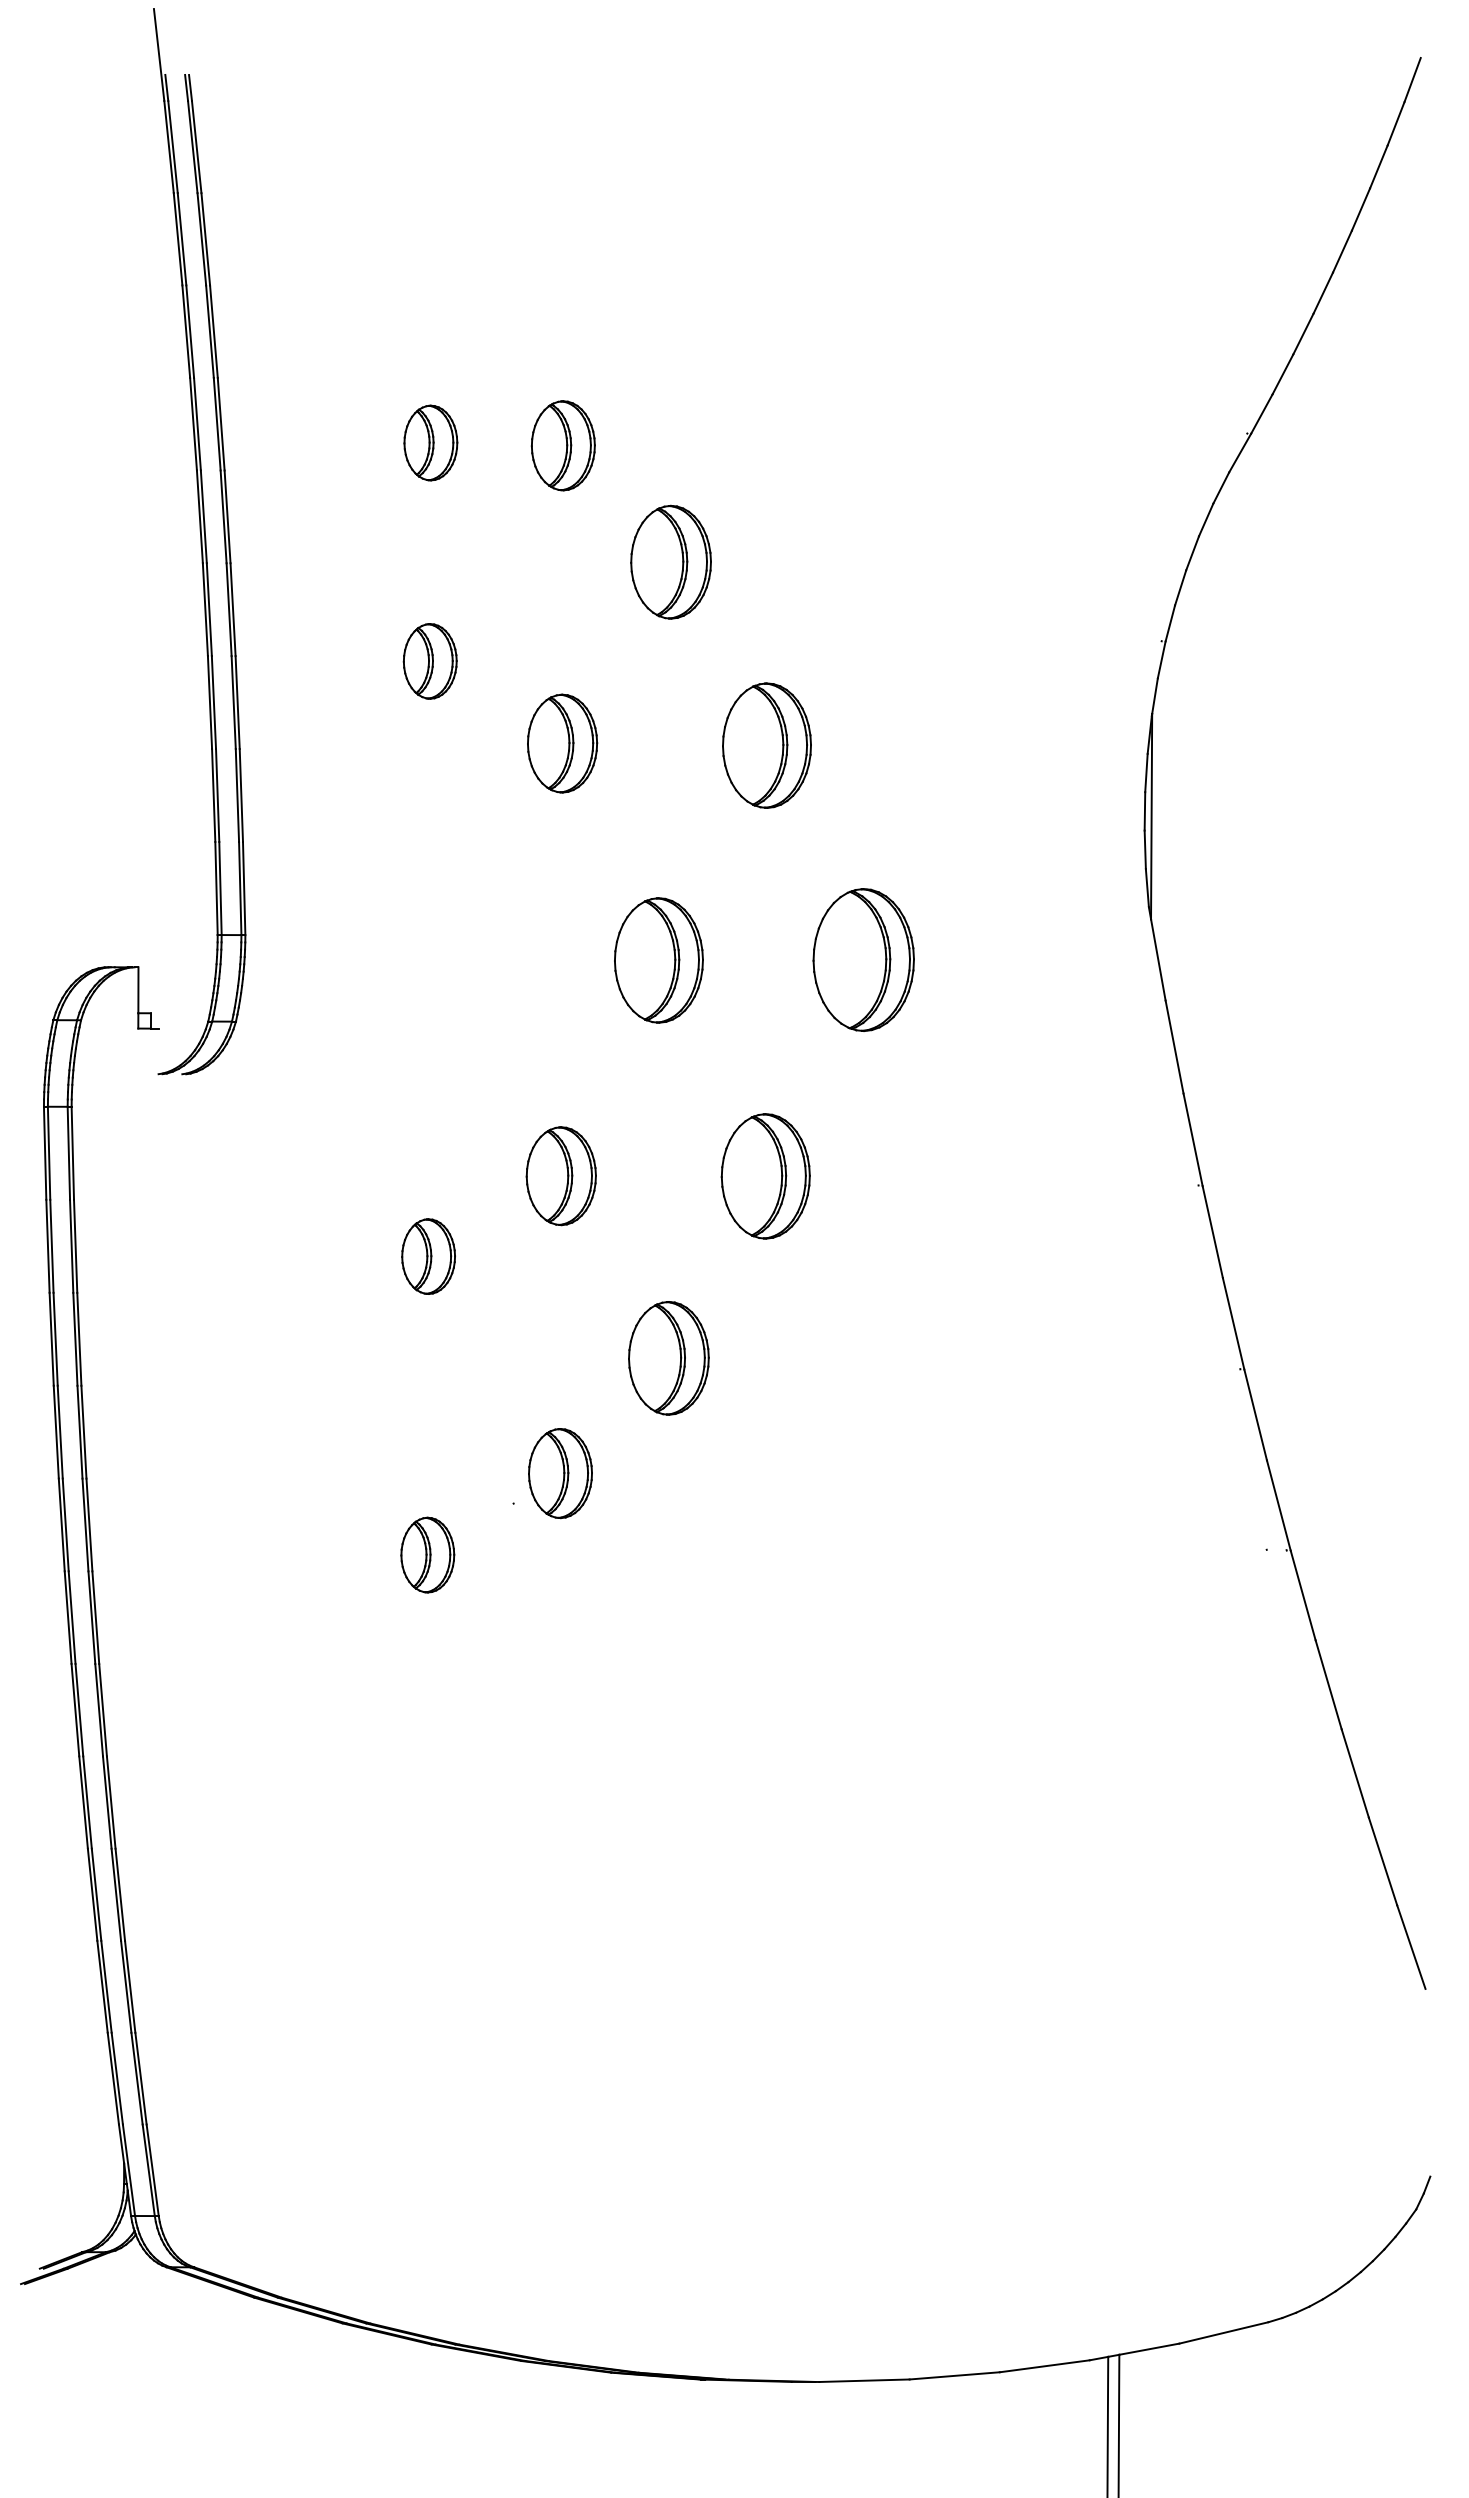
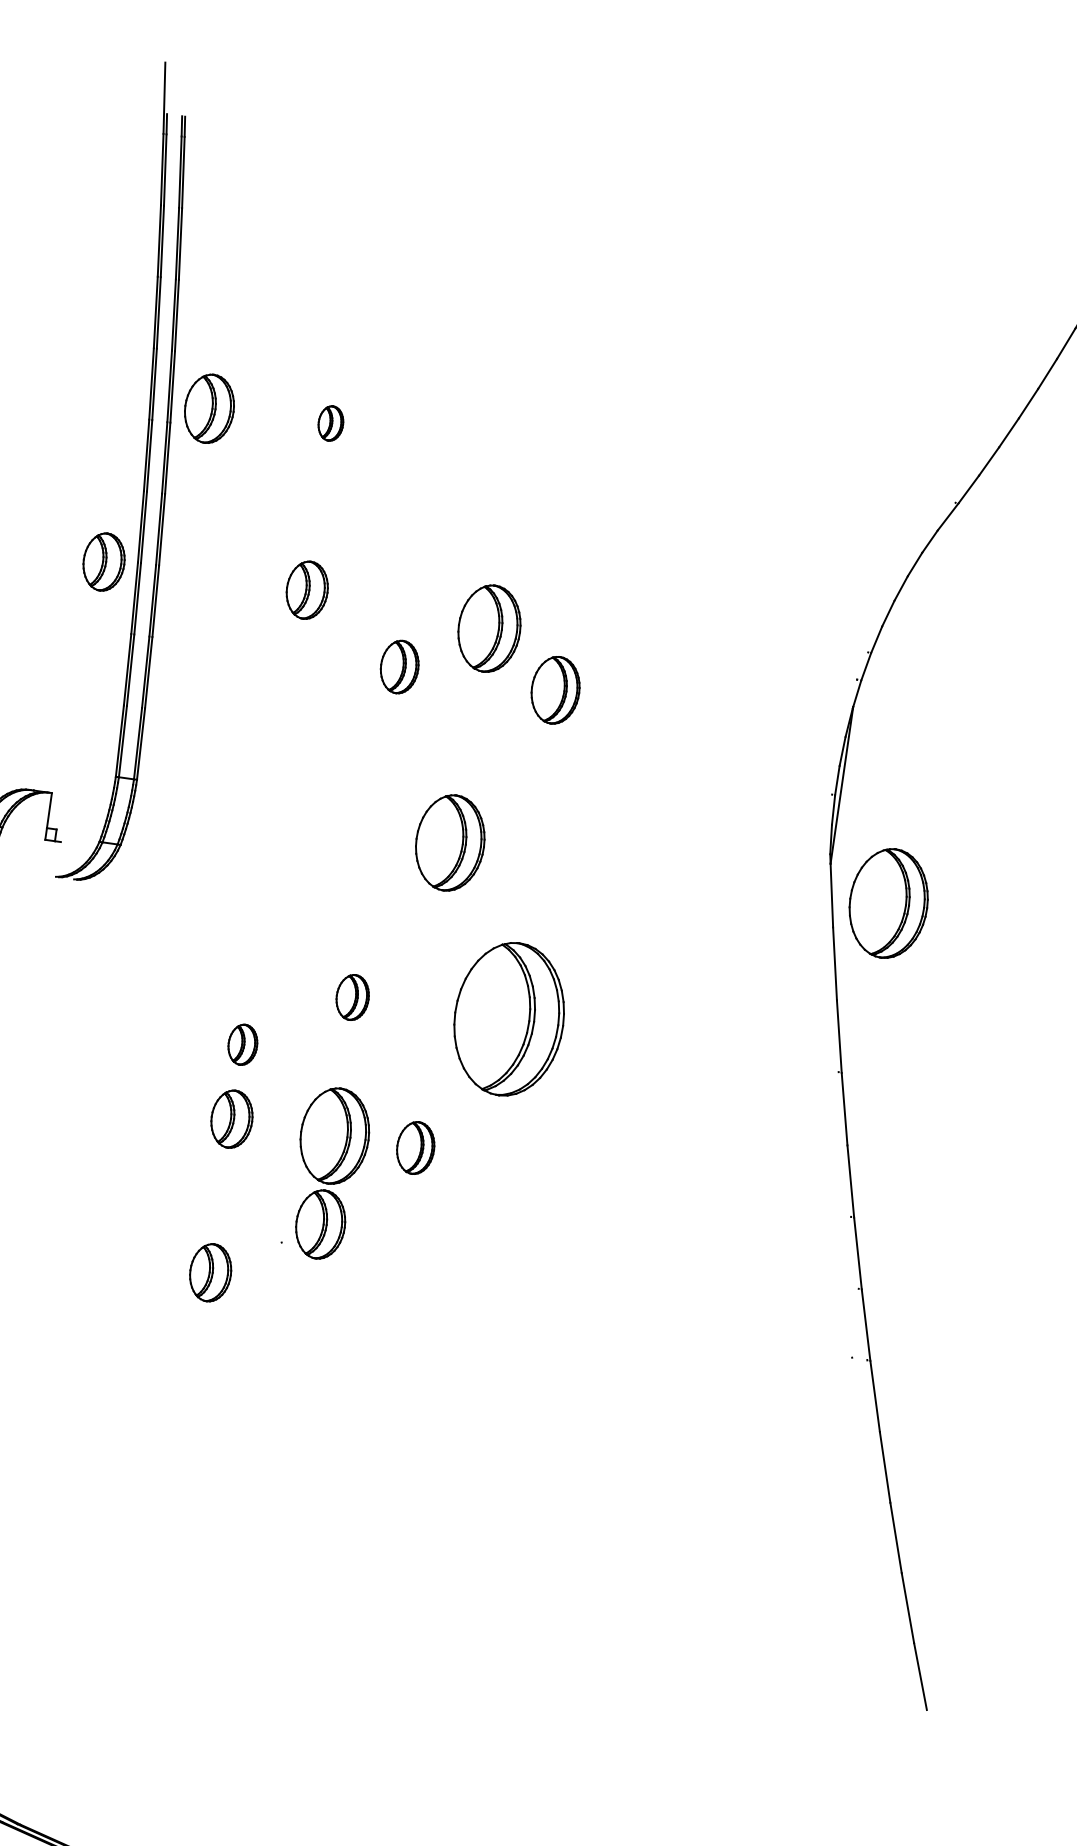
part: (430, 442) -> (330, 423), size x0.6
part: (562, 445) -> (208, 408), moved
part: (670, 561) -> (489, 628), moved
part: (163, 661) -> (103, 562), added
part: (562, 743) -> (399, 667), size x0.7
part: (766, 745) -> (555, 690), size x0.7
part: (863, 959) -> (888, 903), moved
part: (560, 1176) -> (352, 997), size x0.6
part: (765, 1176) -> (508, 1019), size x1.6
part: (428, 1256) -> (242, 1044), size x0.7
part: (427, 1353) -> (231, 1118), added
part: (562, 1357) -> (334, 1136), added
part: (668, 1358) -> (415, 1148), size x0.6

